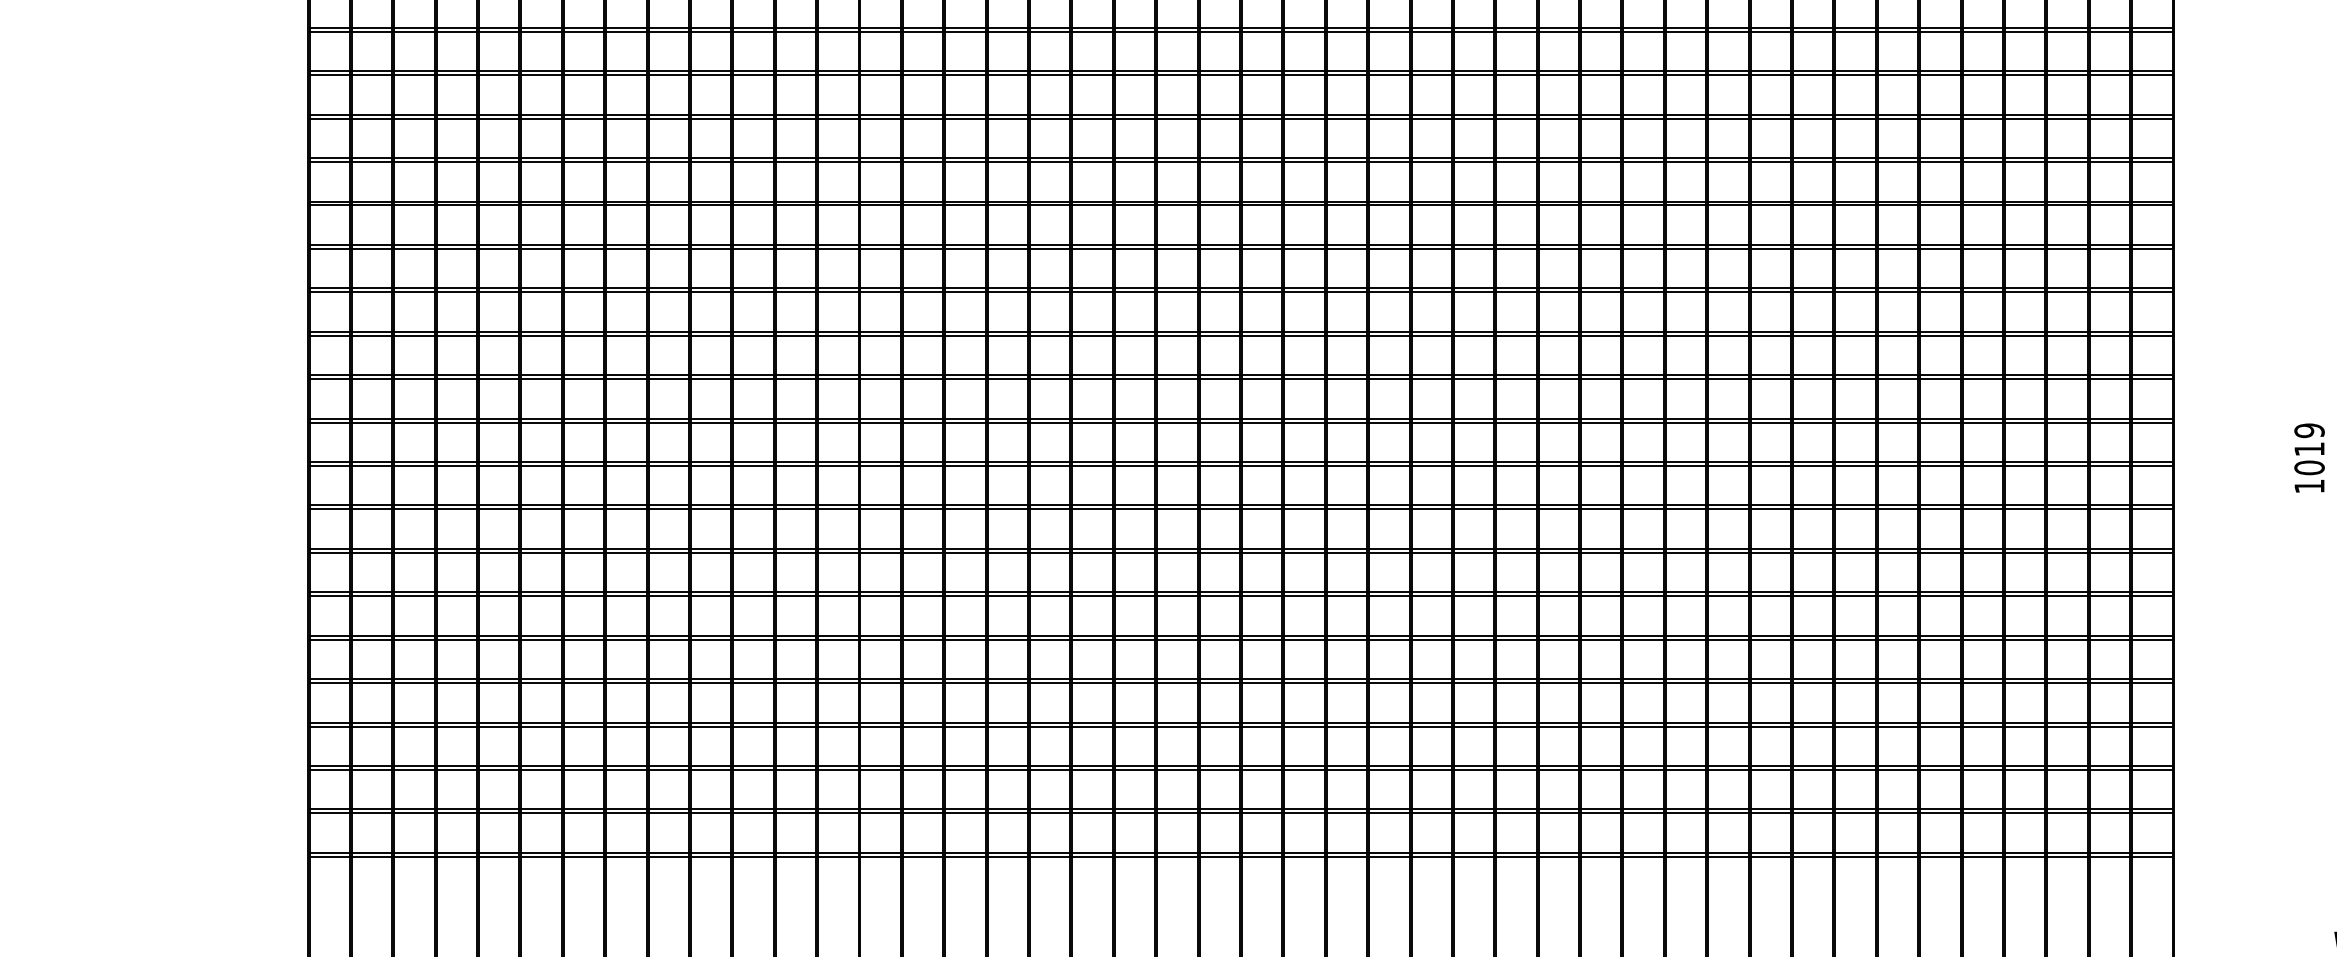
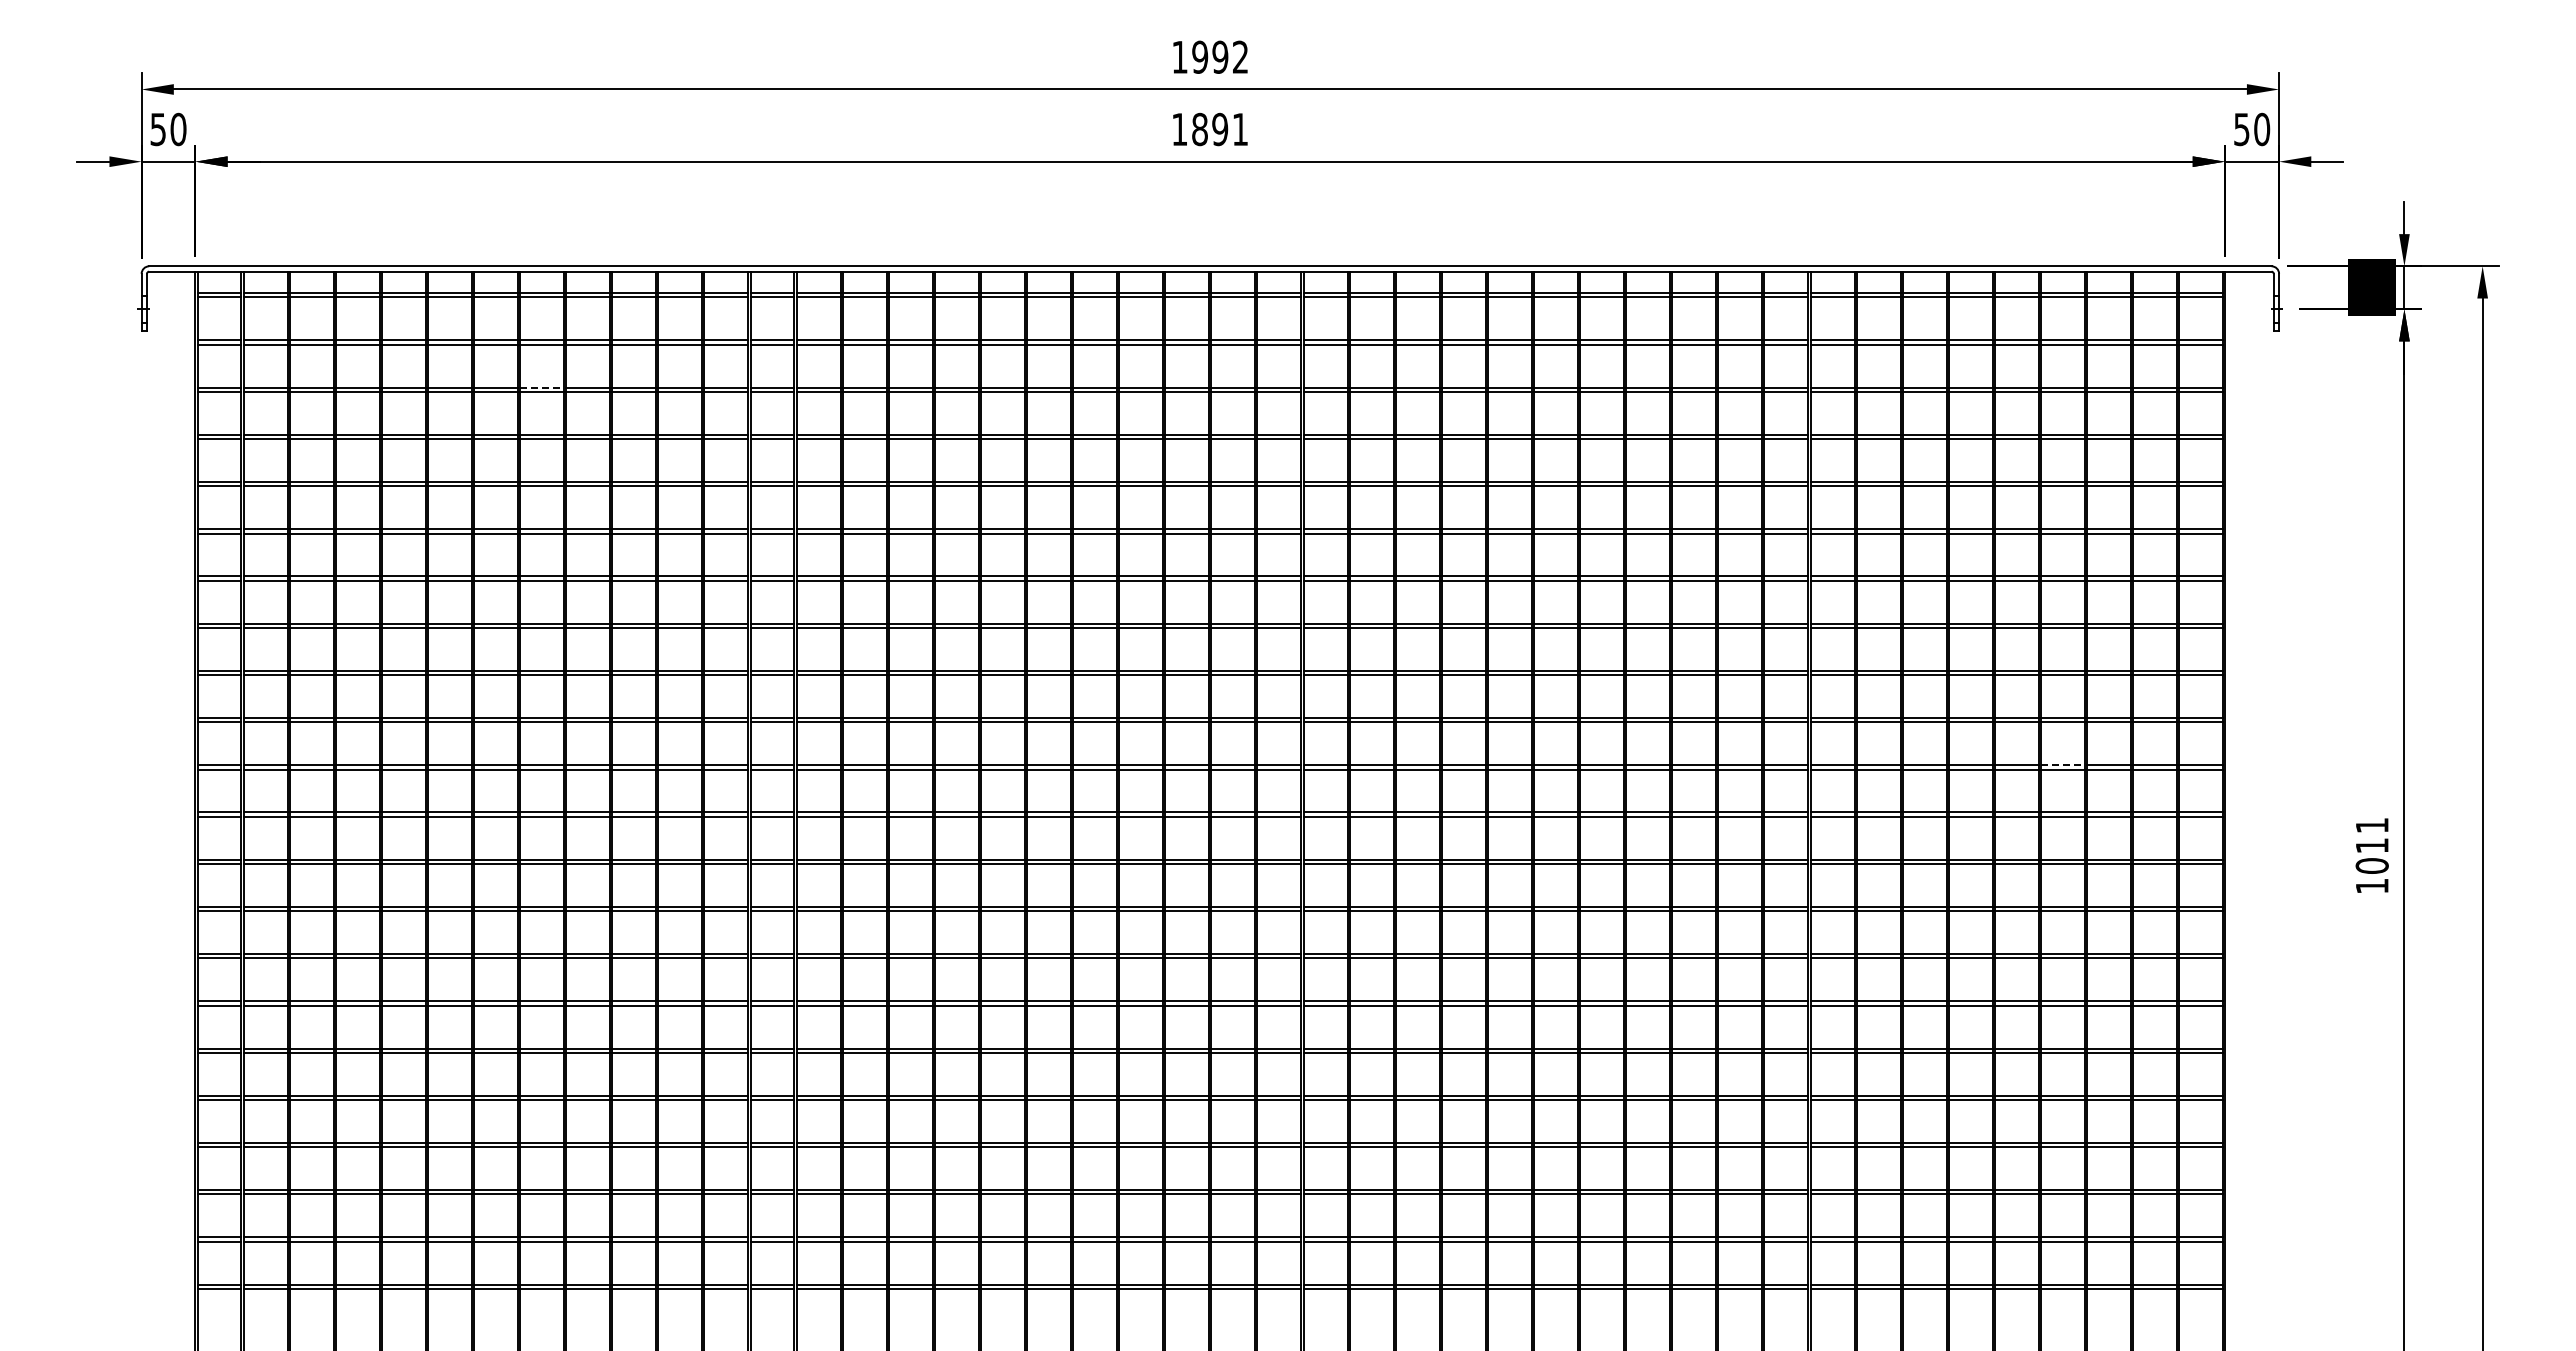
line: (626, 27) -> (542, 387), solid -> dashed
line: (2024, 375) -> (2062, 765), solid -> dashed
text: (2308, 430) -> (2371, 825), 1019 -> 1011

